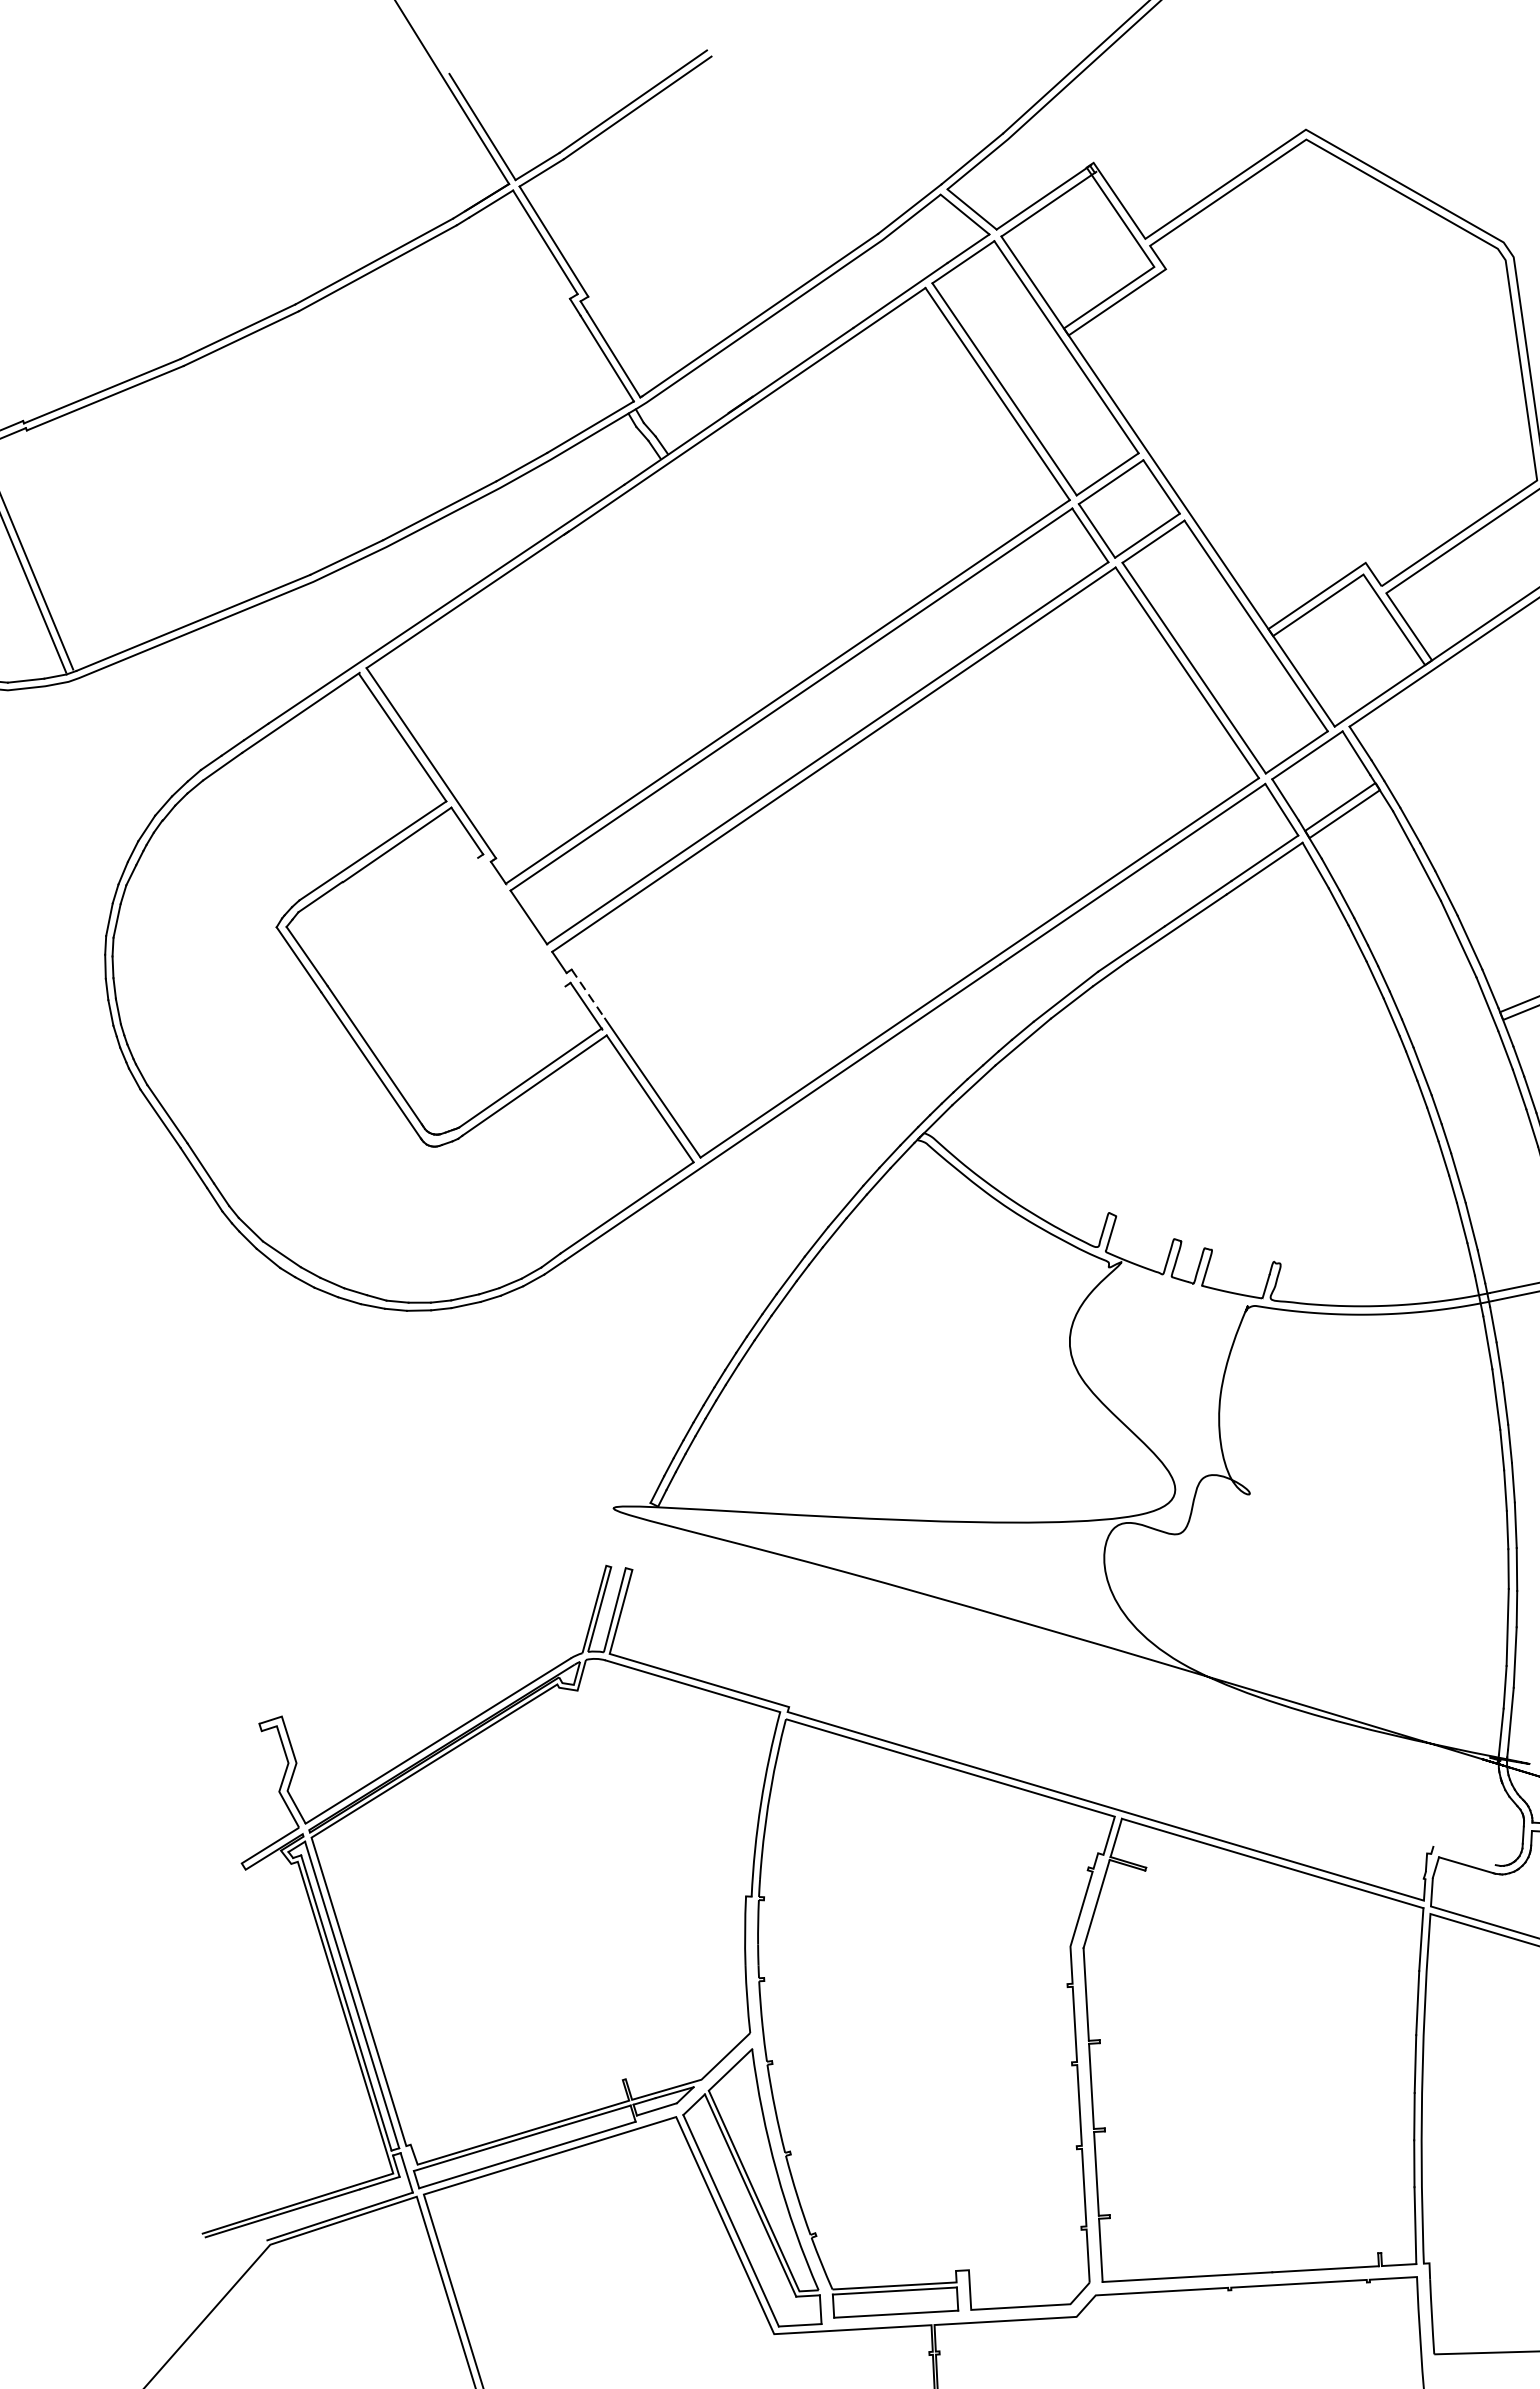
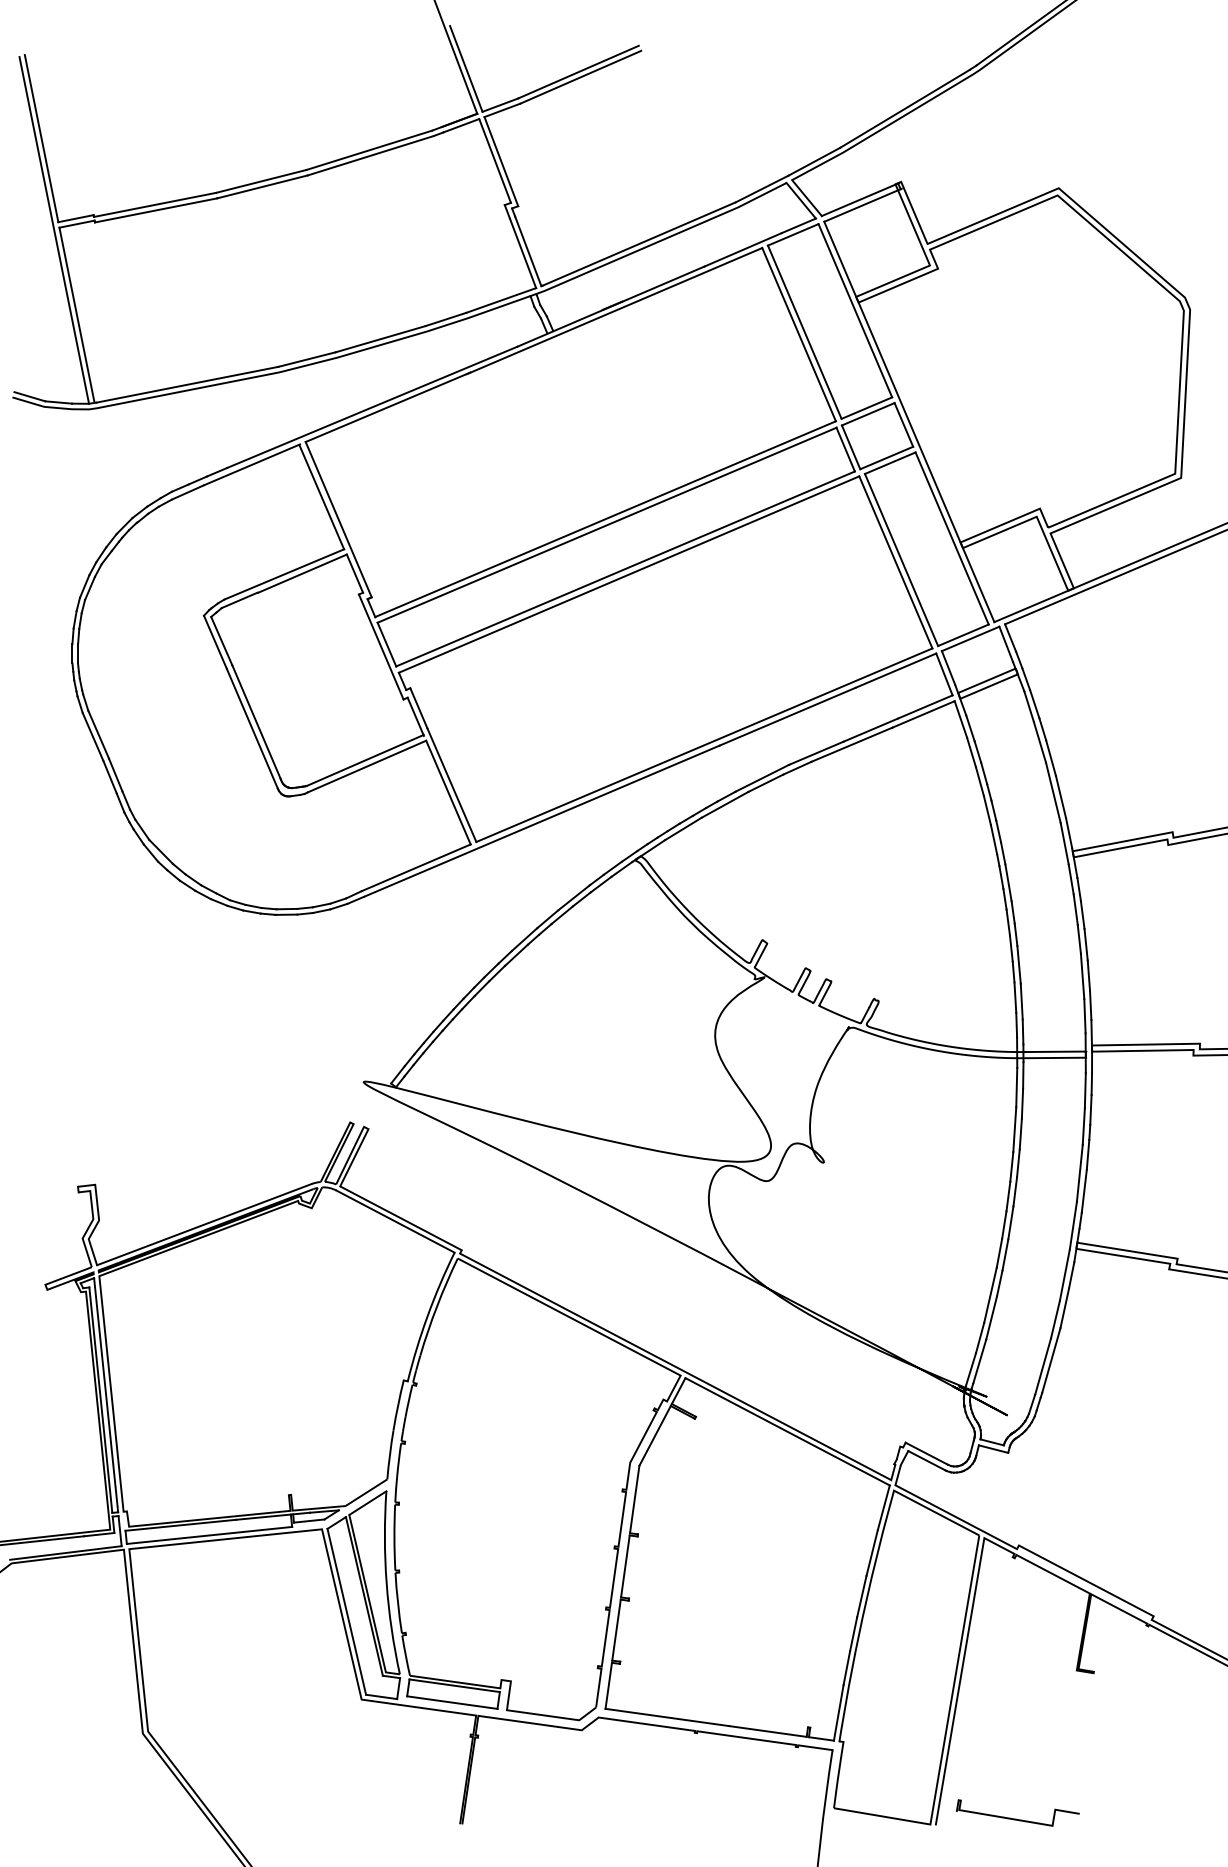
line: (520, 921) -> (380, 646), added
line: (587, 994) -> (418, 708), dashed -> solid
line: (1464, 1855) -> (926, 1453), added

